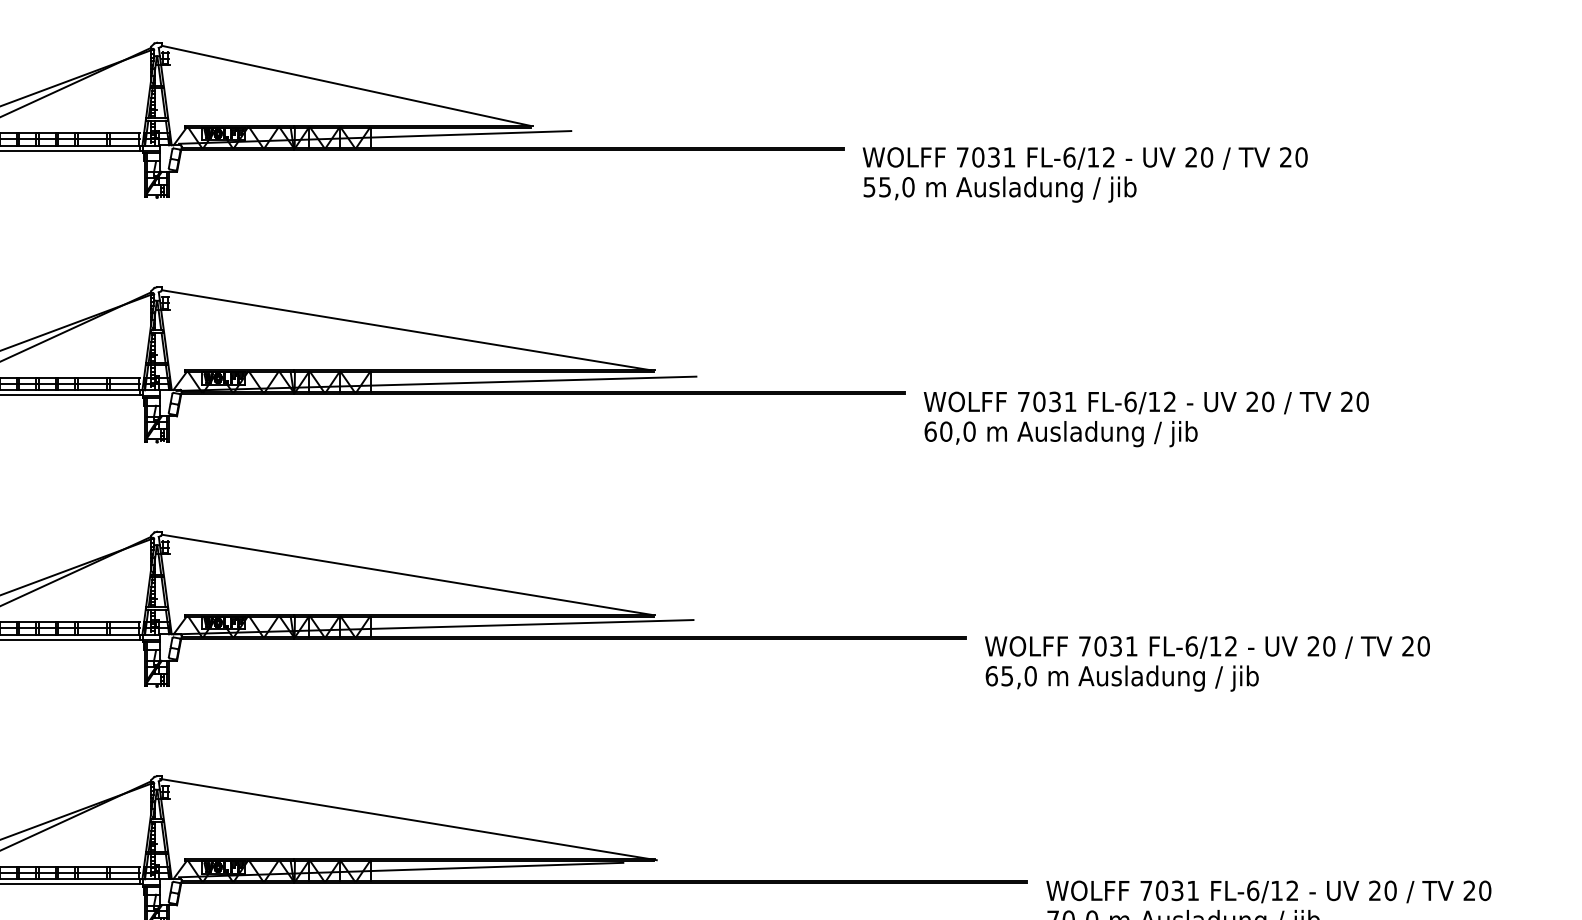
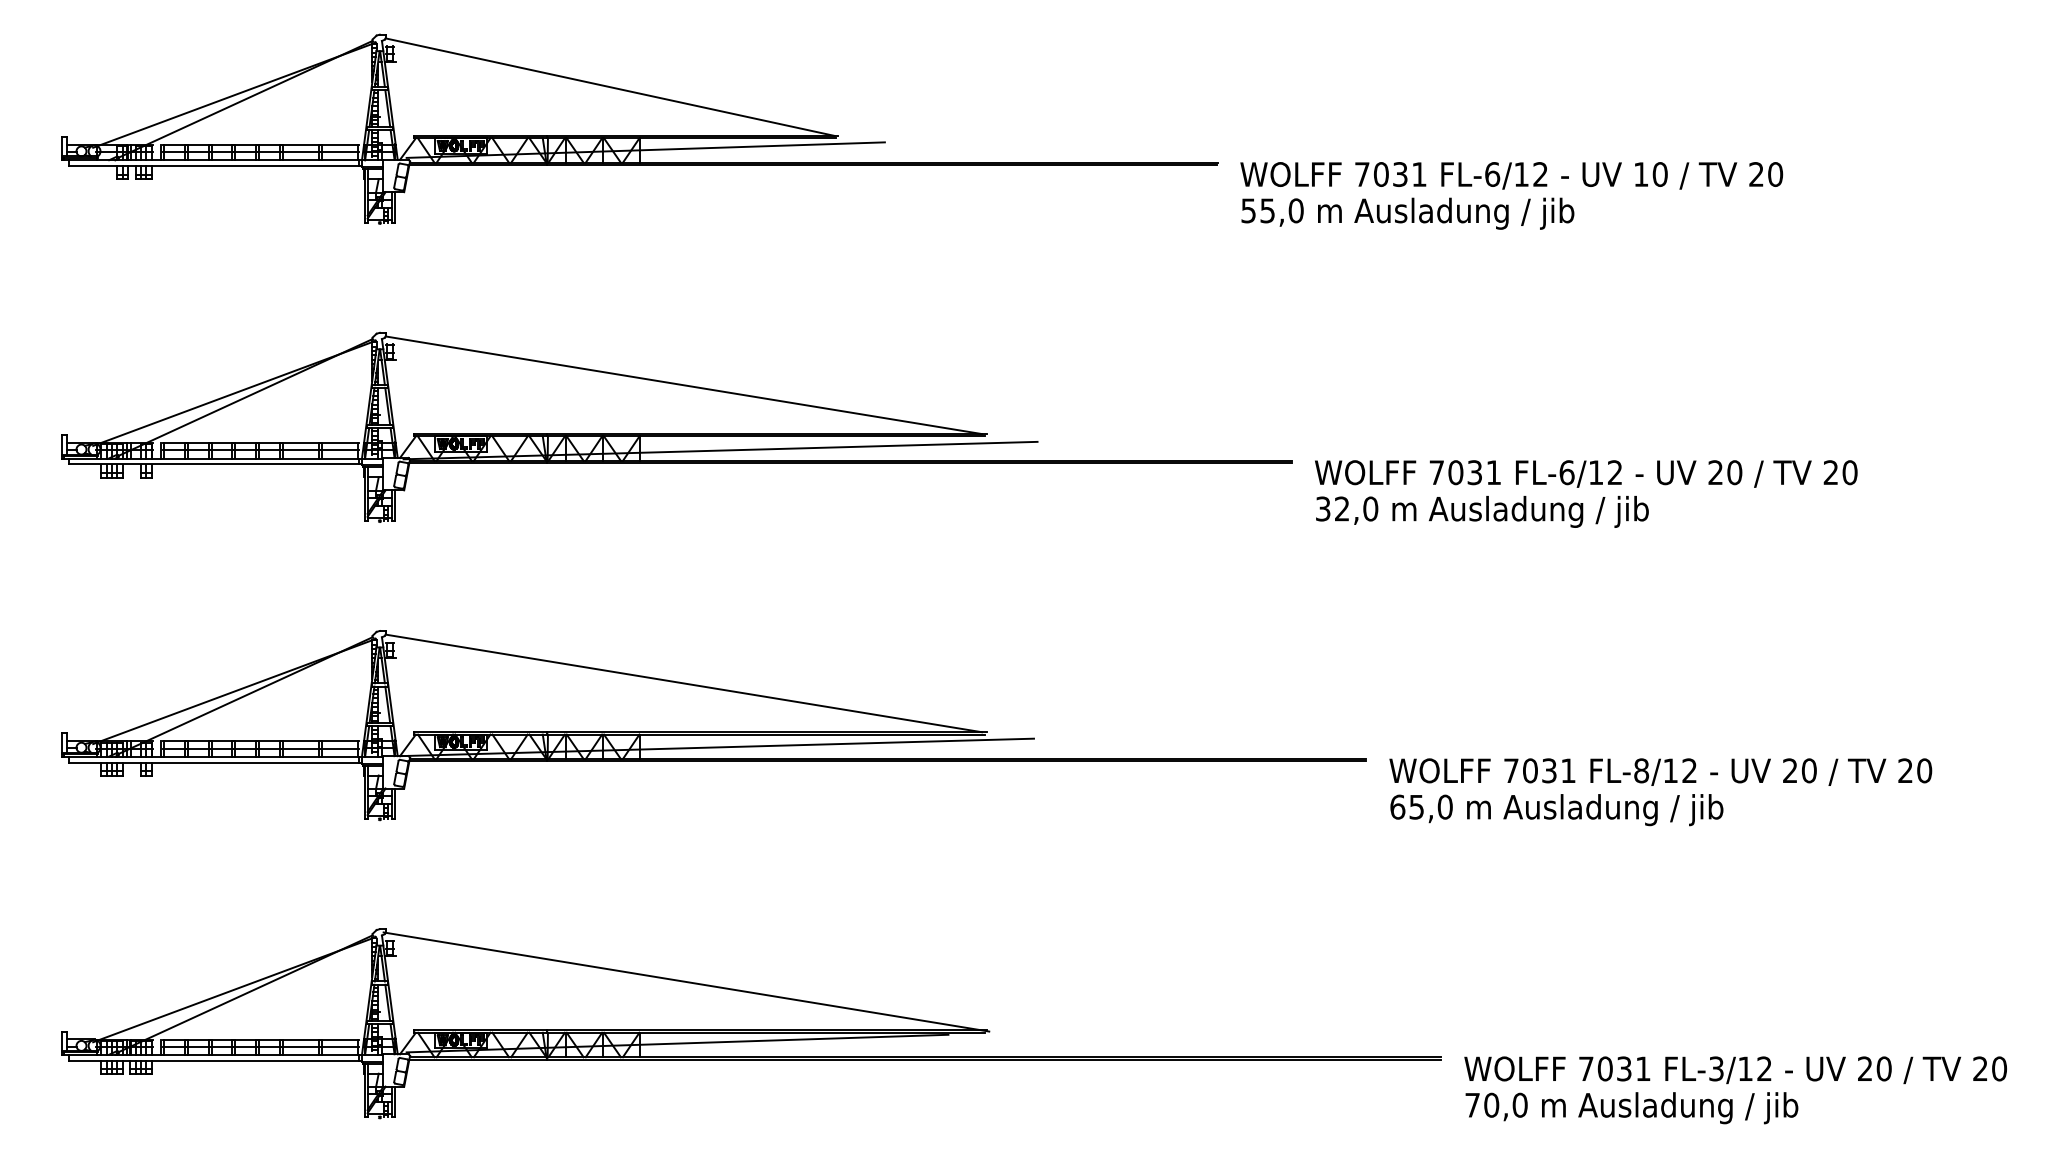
text: (1190, 157) -> (1640, 174), 20 -> 10
text: (938, 431) -> (1332, 508), 60,0 -> 32,0
text: (1191, 646) -> (1641, 770), FL-6/12 -> FL-8/12
text: (1253, 890) -> (1716, 1068), FL-6/12 -> FL-3/12

